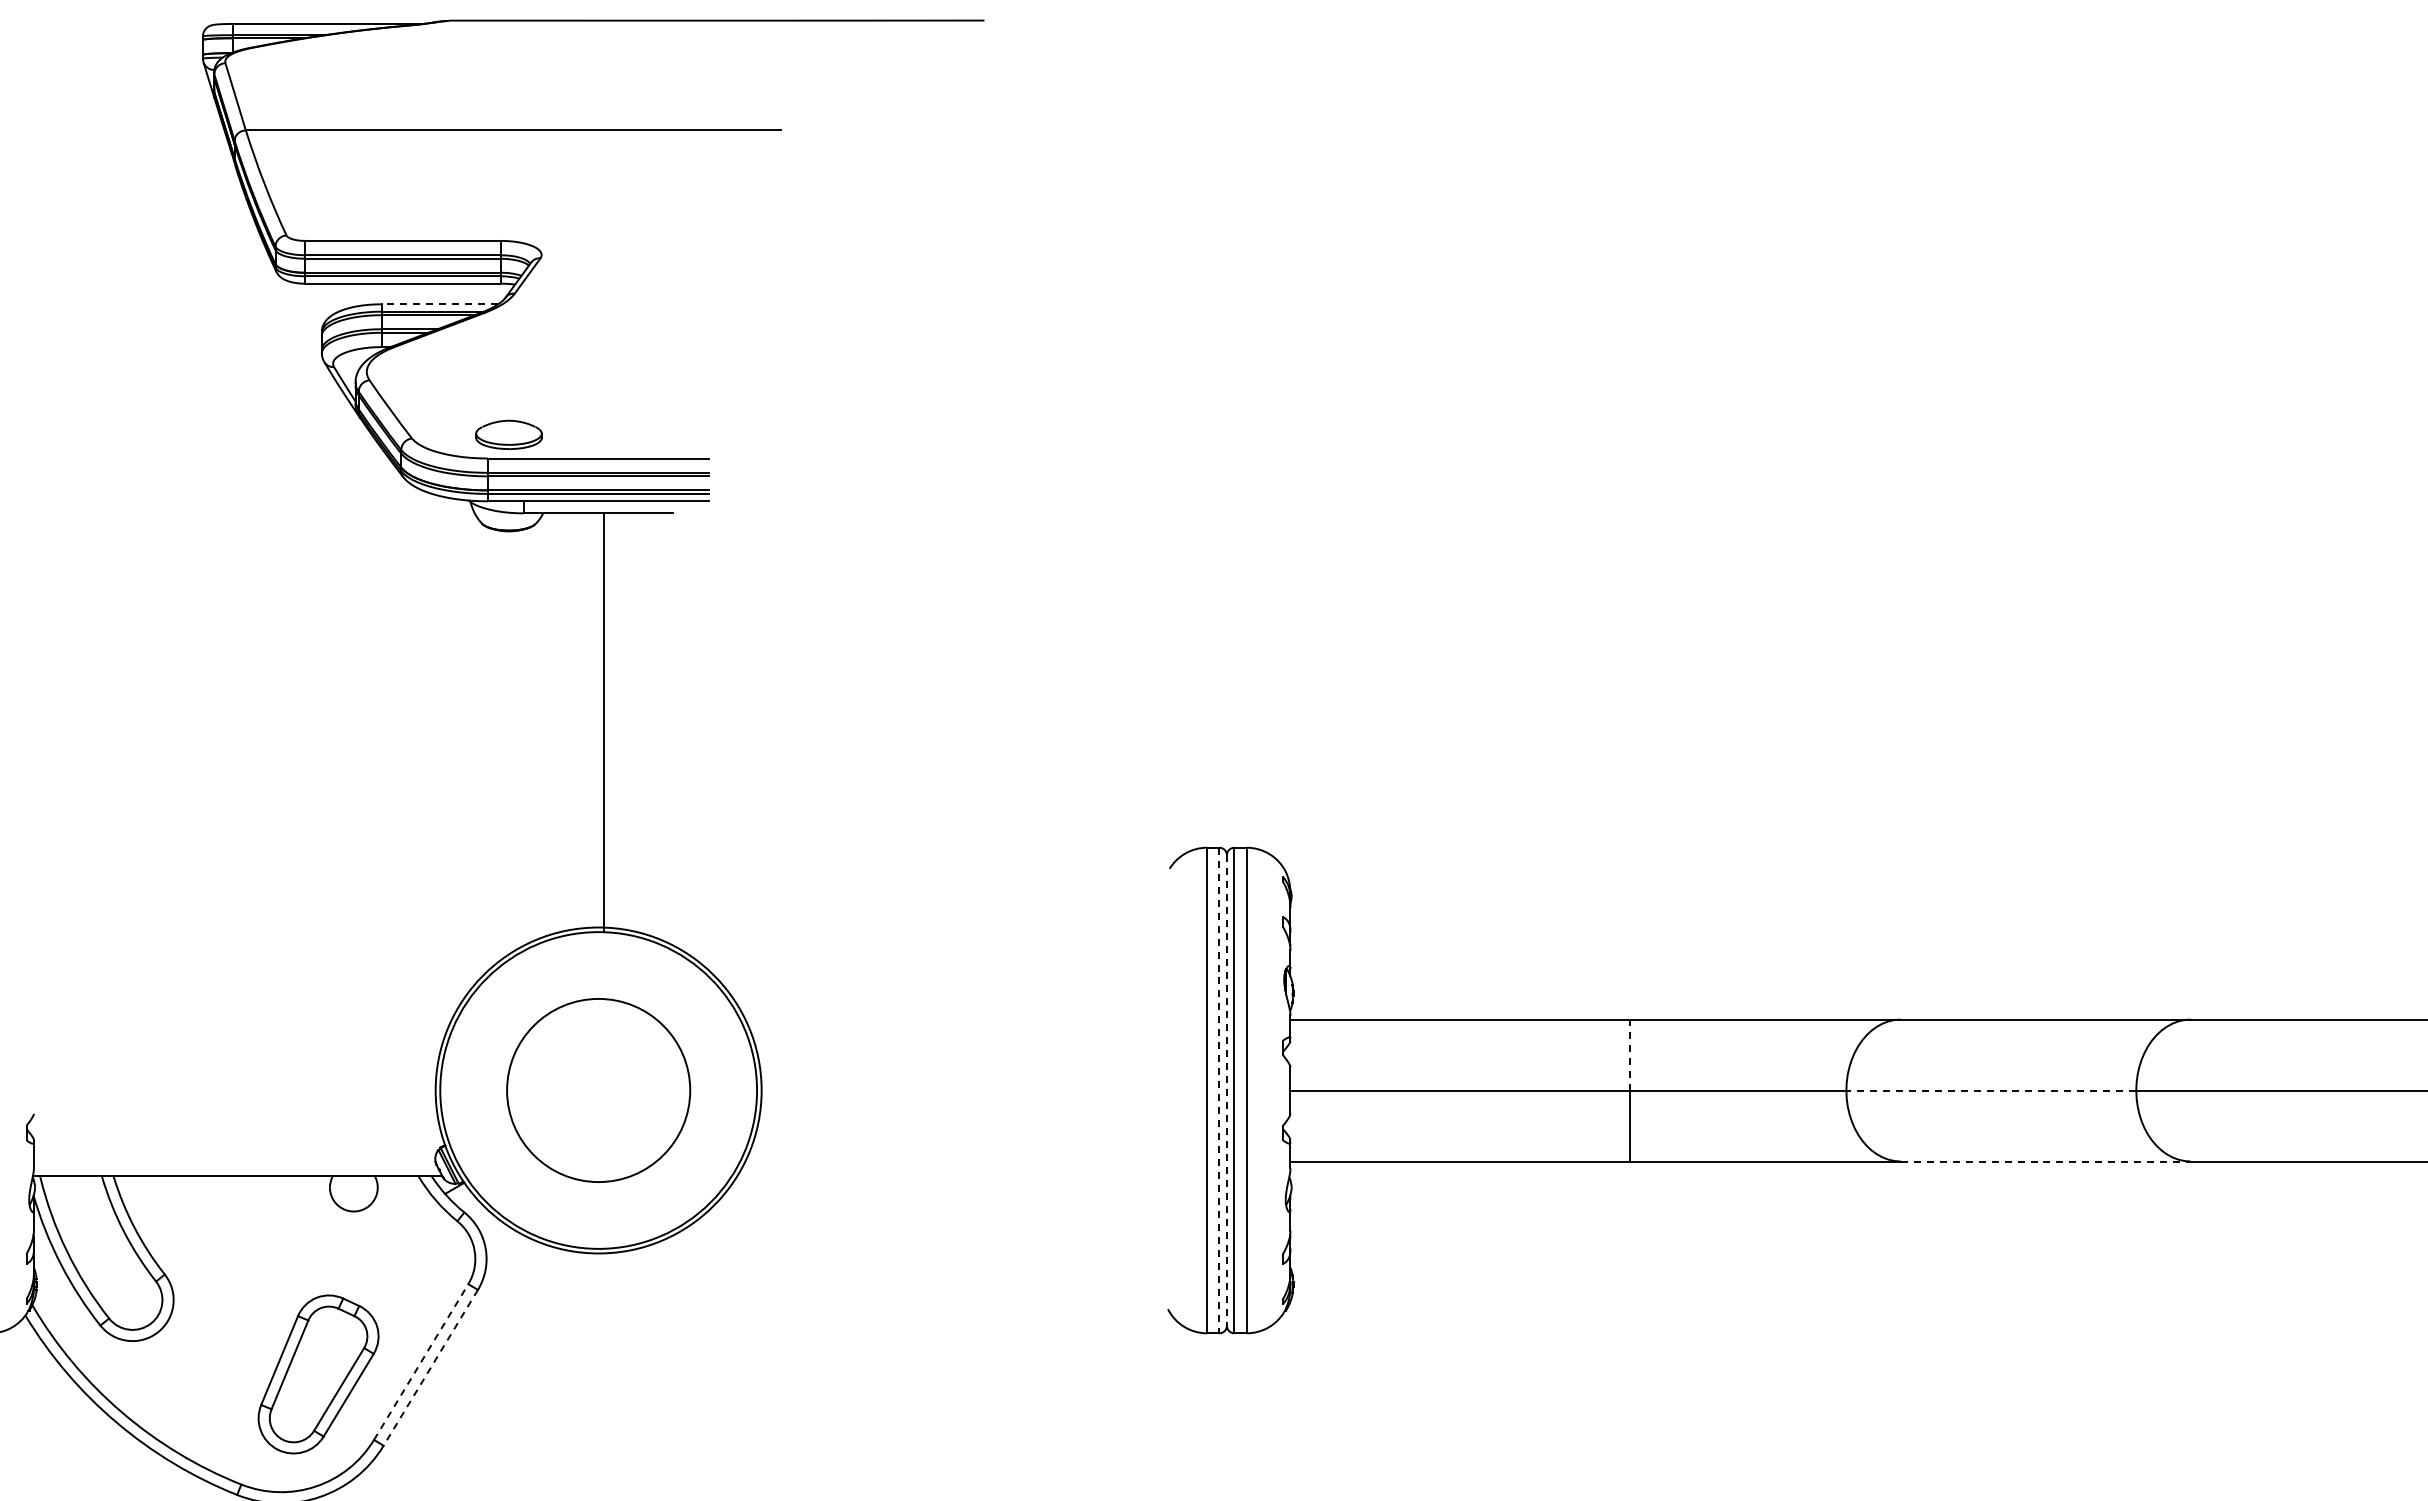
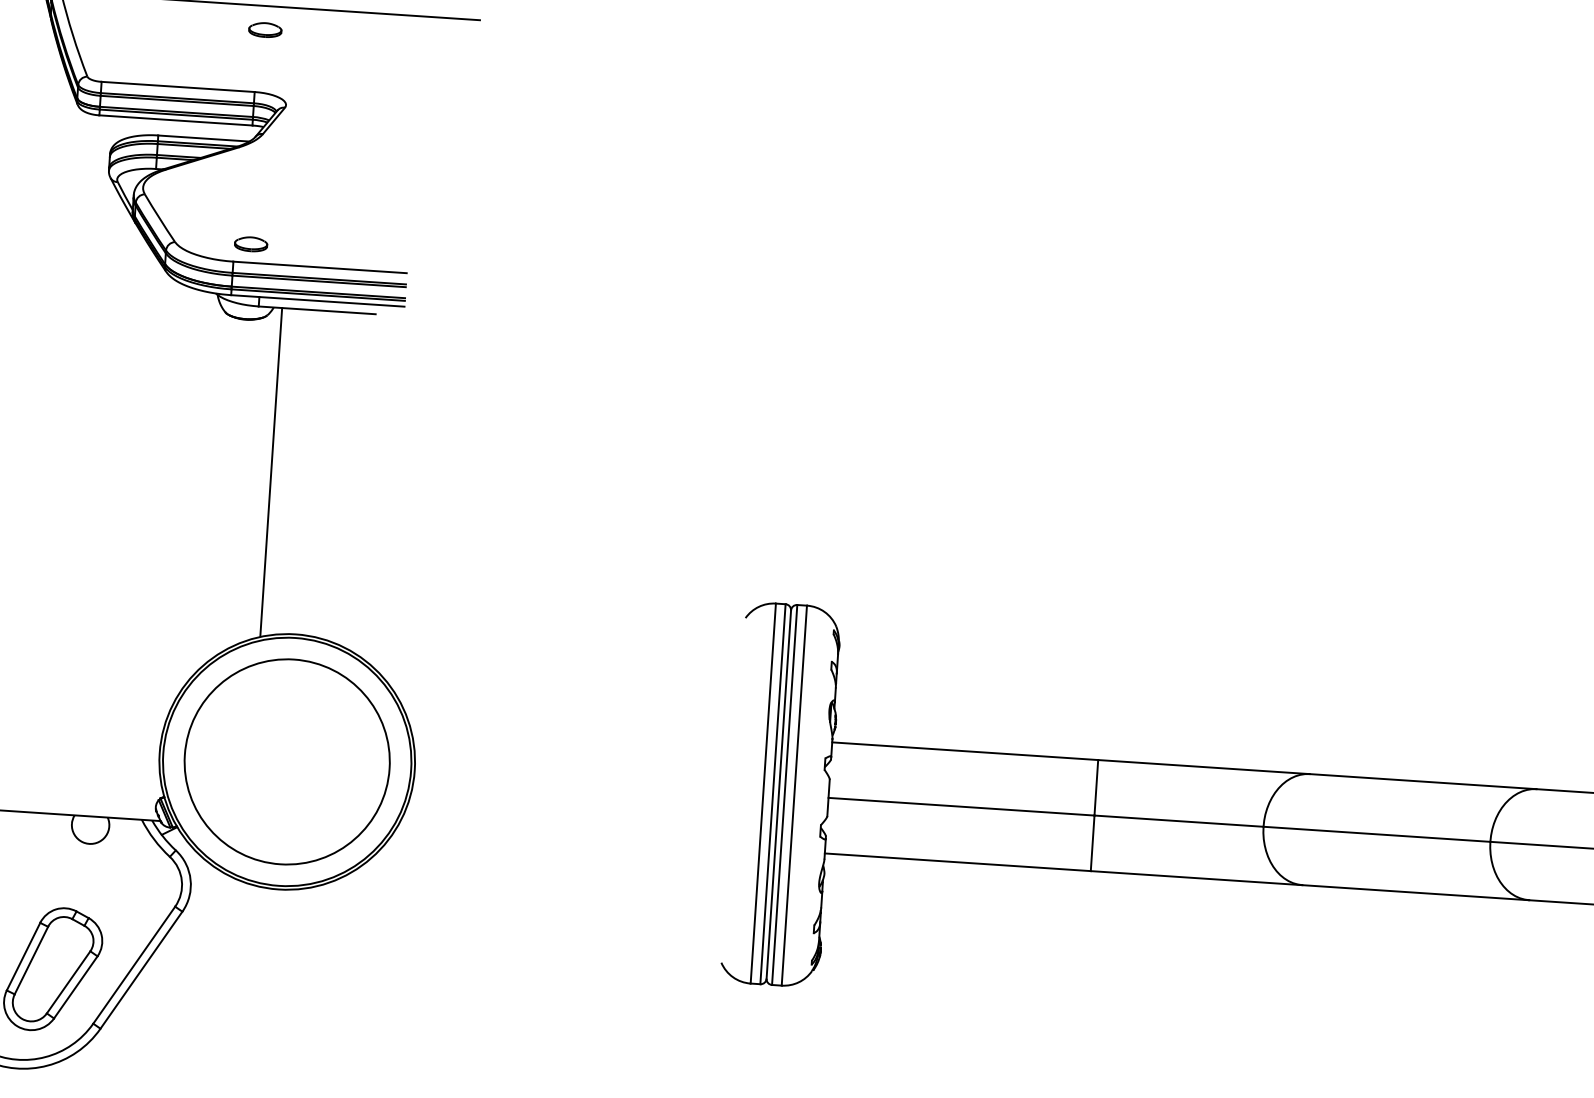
part: (508, 160) -> (265, 29), added
line: (439, 304) -> (203, 138), dashed -> solid
part: (508, 434) -> (250, 243), size x0.62
line: (603, 722) -> (271, 471), moved
line: (1630, 1054) -> (1096, 787), dashed -> solid
circle: (598, 1090) -> (287, 761), size x1.43
line: (1219, 1090) -> (773, 794), dashed -> solid
line: (1991, 1090) -> (1377, 834), dashed -> solid
line: (1226, 1091) -> (778, 795), dashed -> solid
line: (2045, 1161) -> (1415, 892), dashed -> solid
line: (421, 1361) -> (134, 964), dashed -> solid
line: (430, 1368) -> (141, 970), dashed -> solid

